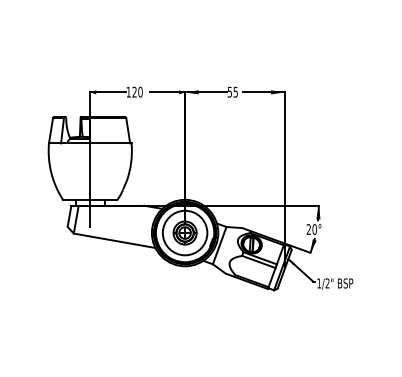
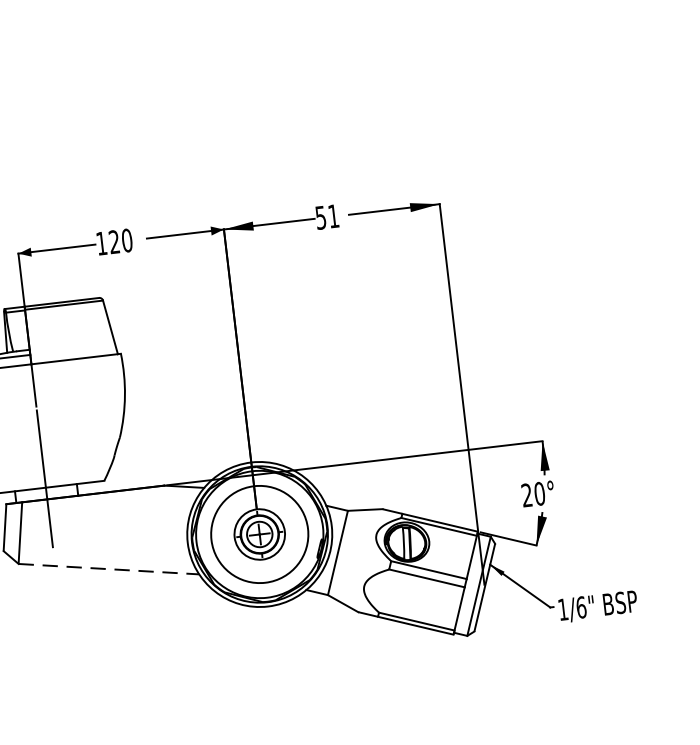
text: (235, 91) -> (332, 214), 55 -> 51
line: (115, 240) -> (110, 568), solid -> dashed
text: (327, 283) -> (581, 607), 1/2" -> 1/6"

